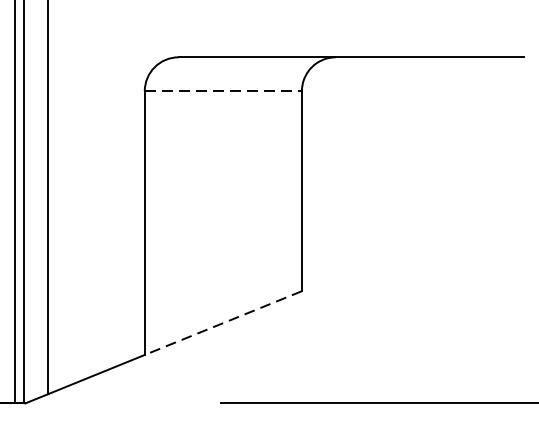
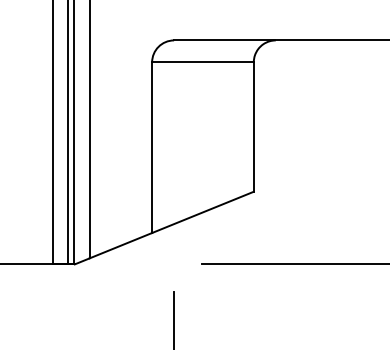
line: (222, 91) -> (202, 62), dashed -> solid
line: (222, 323) -> (202, 212), dashed -> solid

